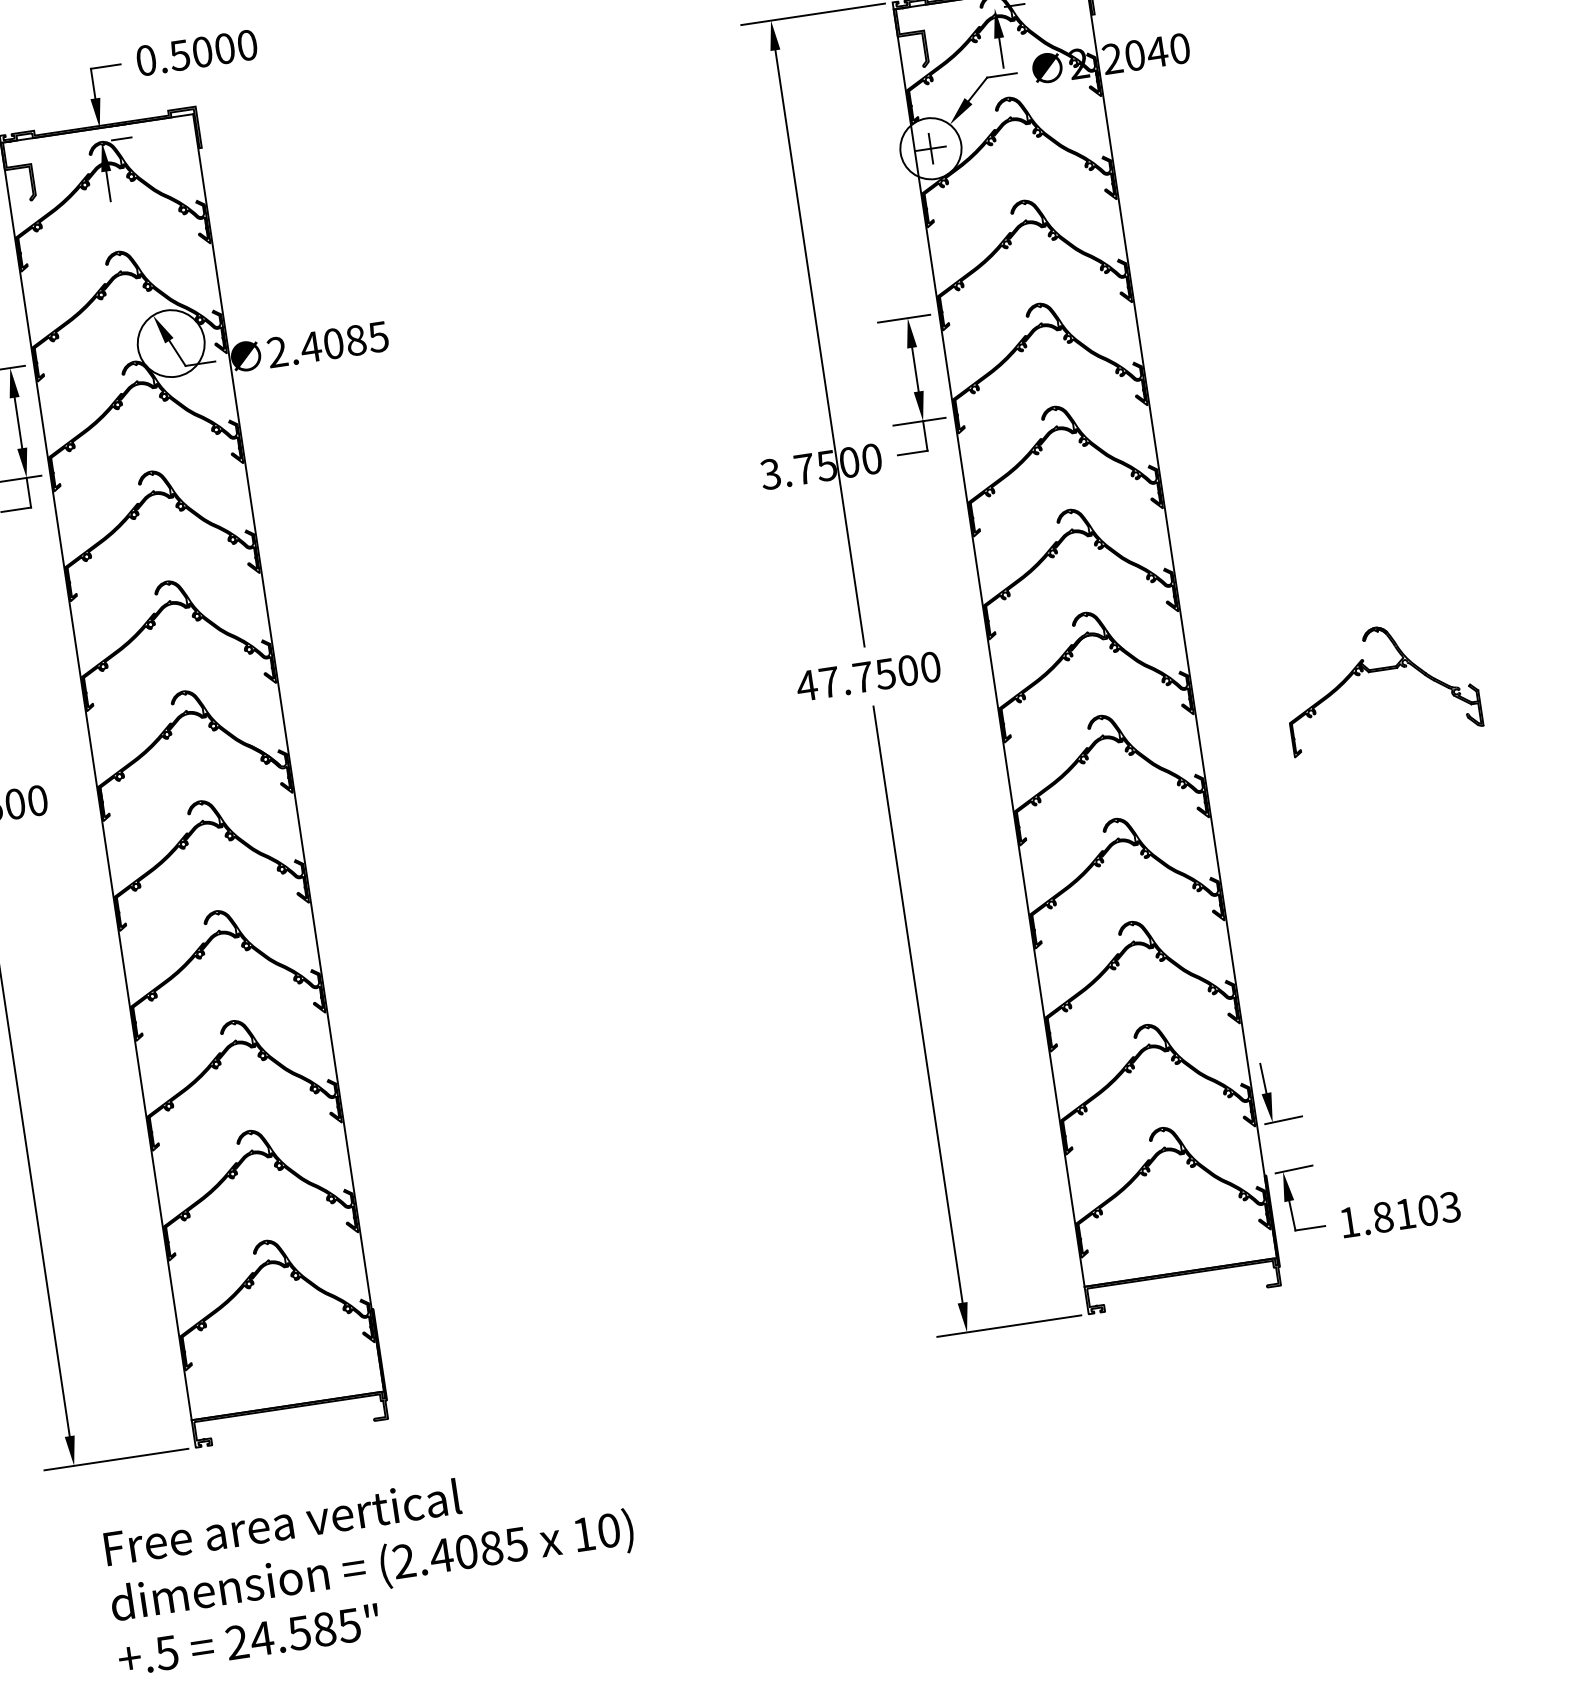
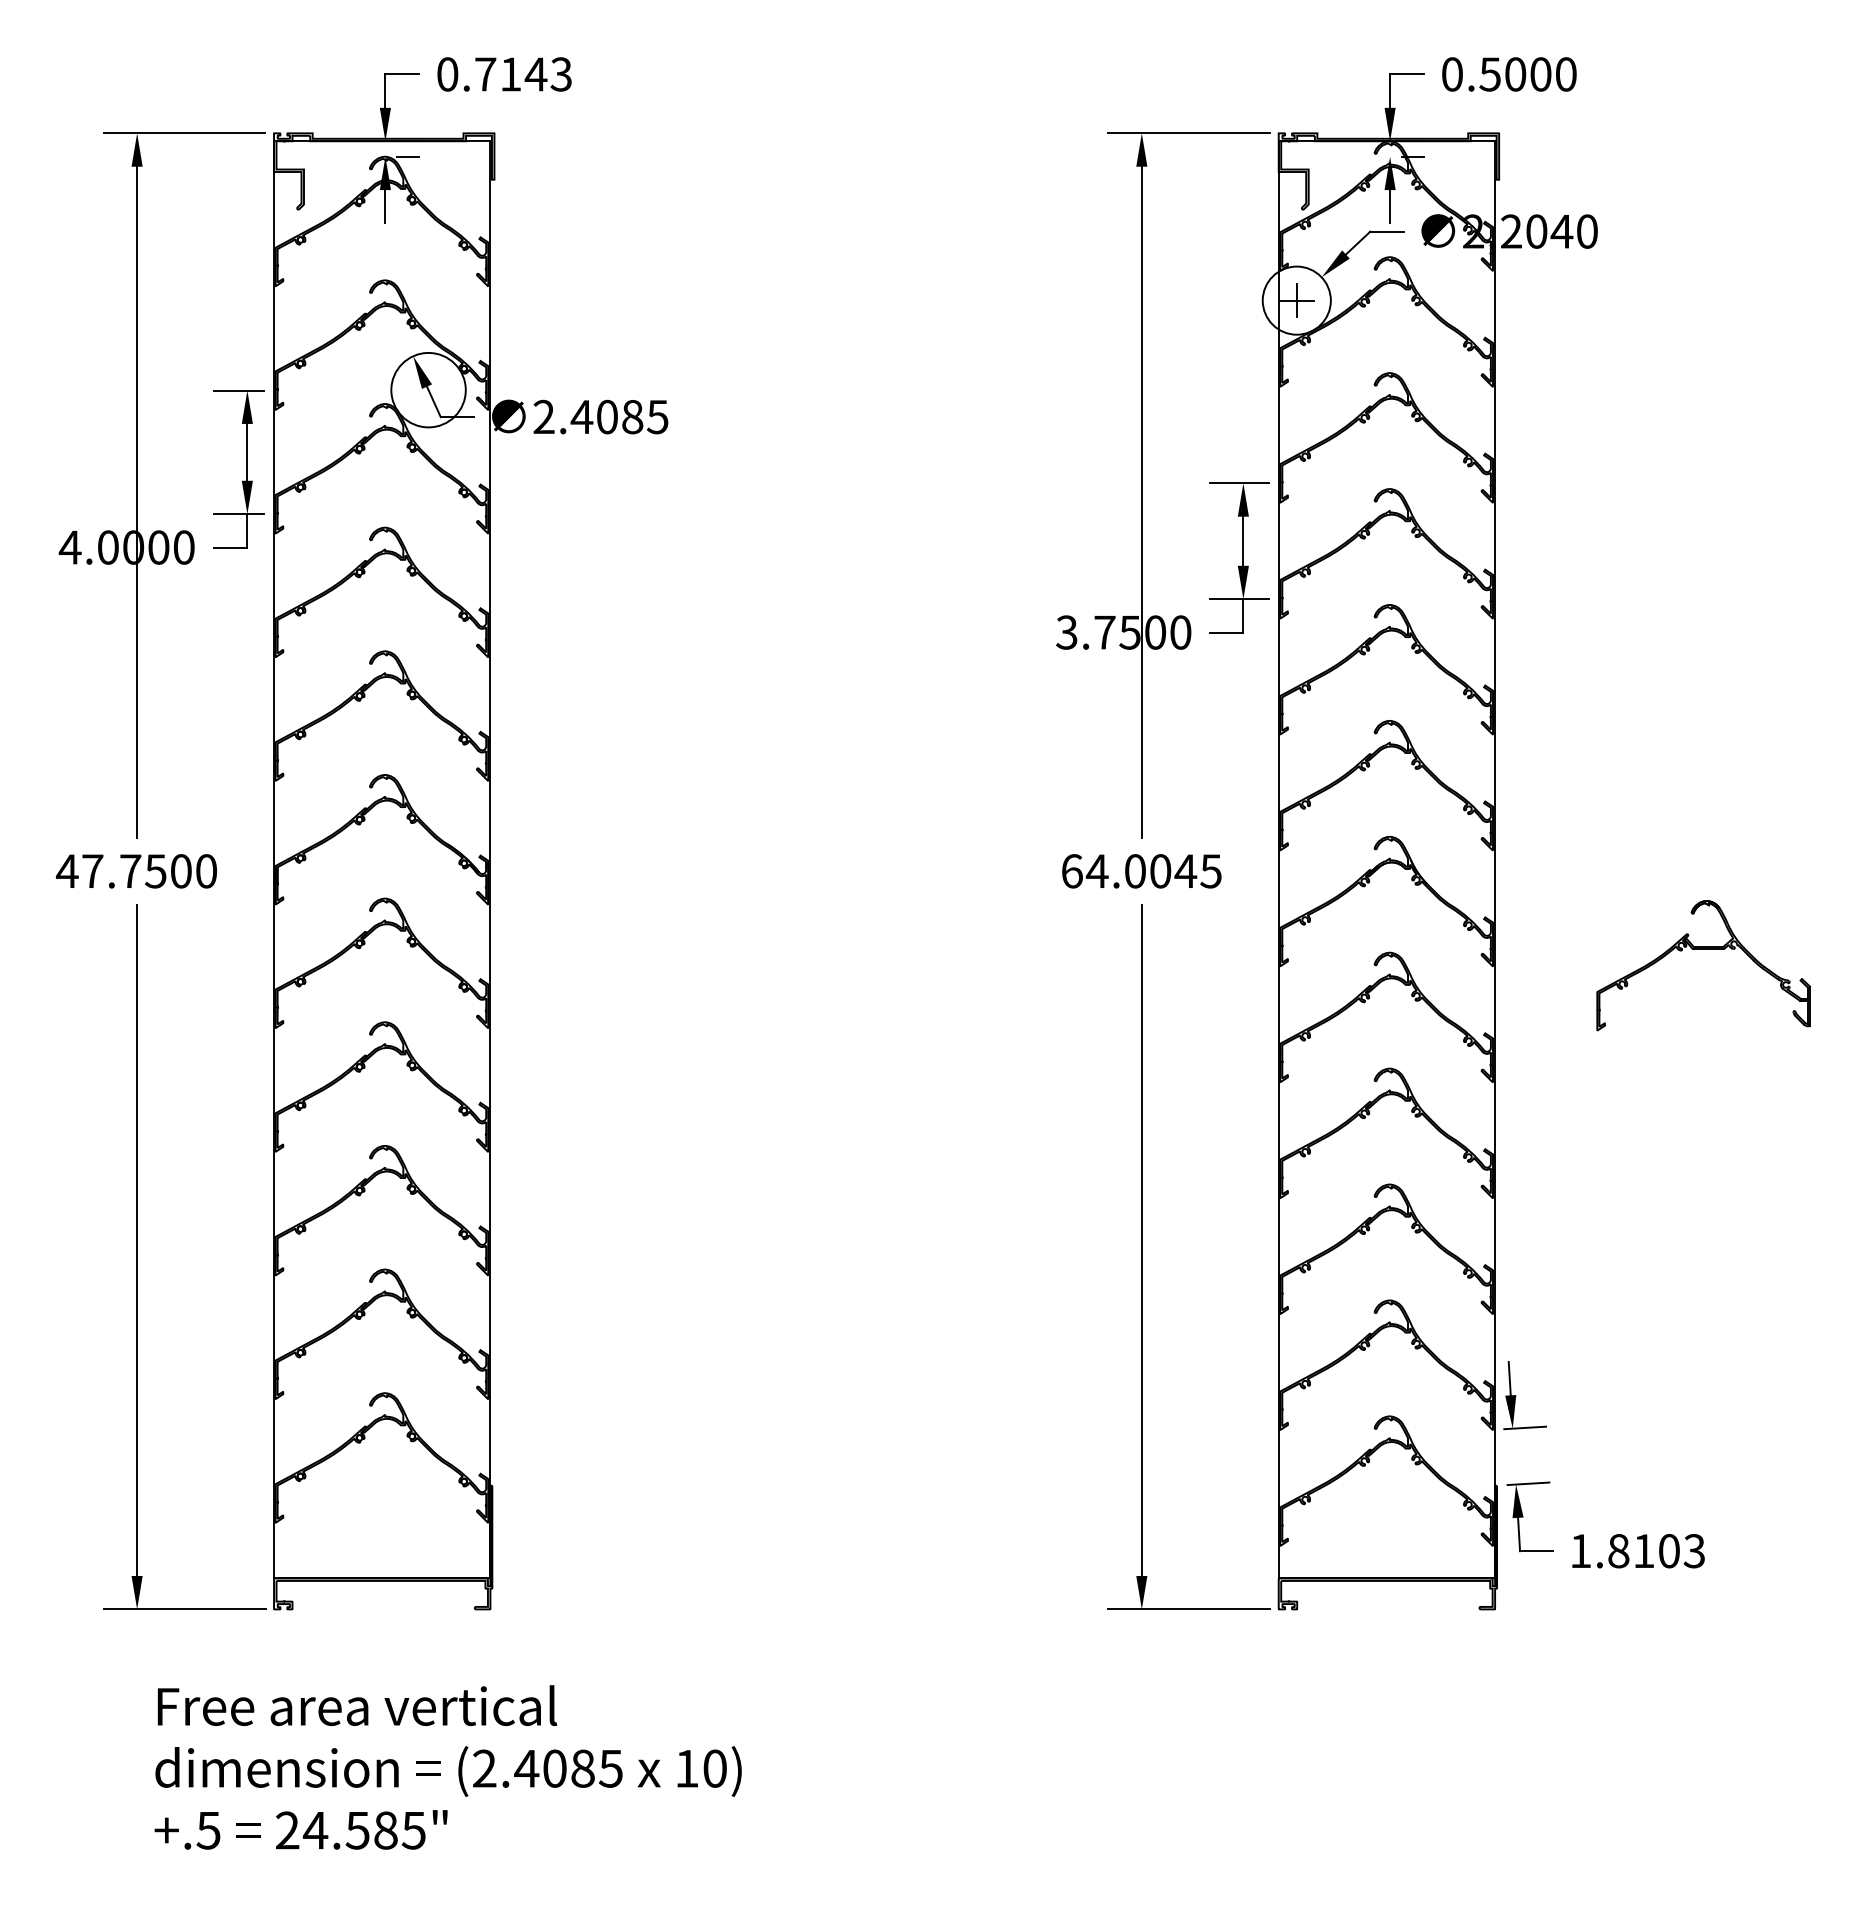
text: (212, 50) -> (522, 74), 0.5000 -> 0.7143
text: (867, 676) -> (1140, 871), 47.7500 -> 64.0045

